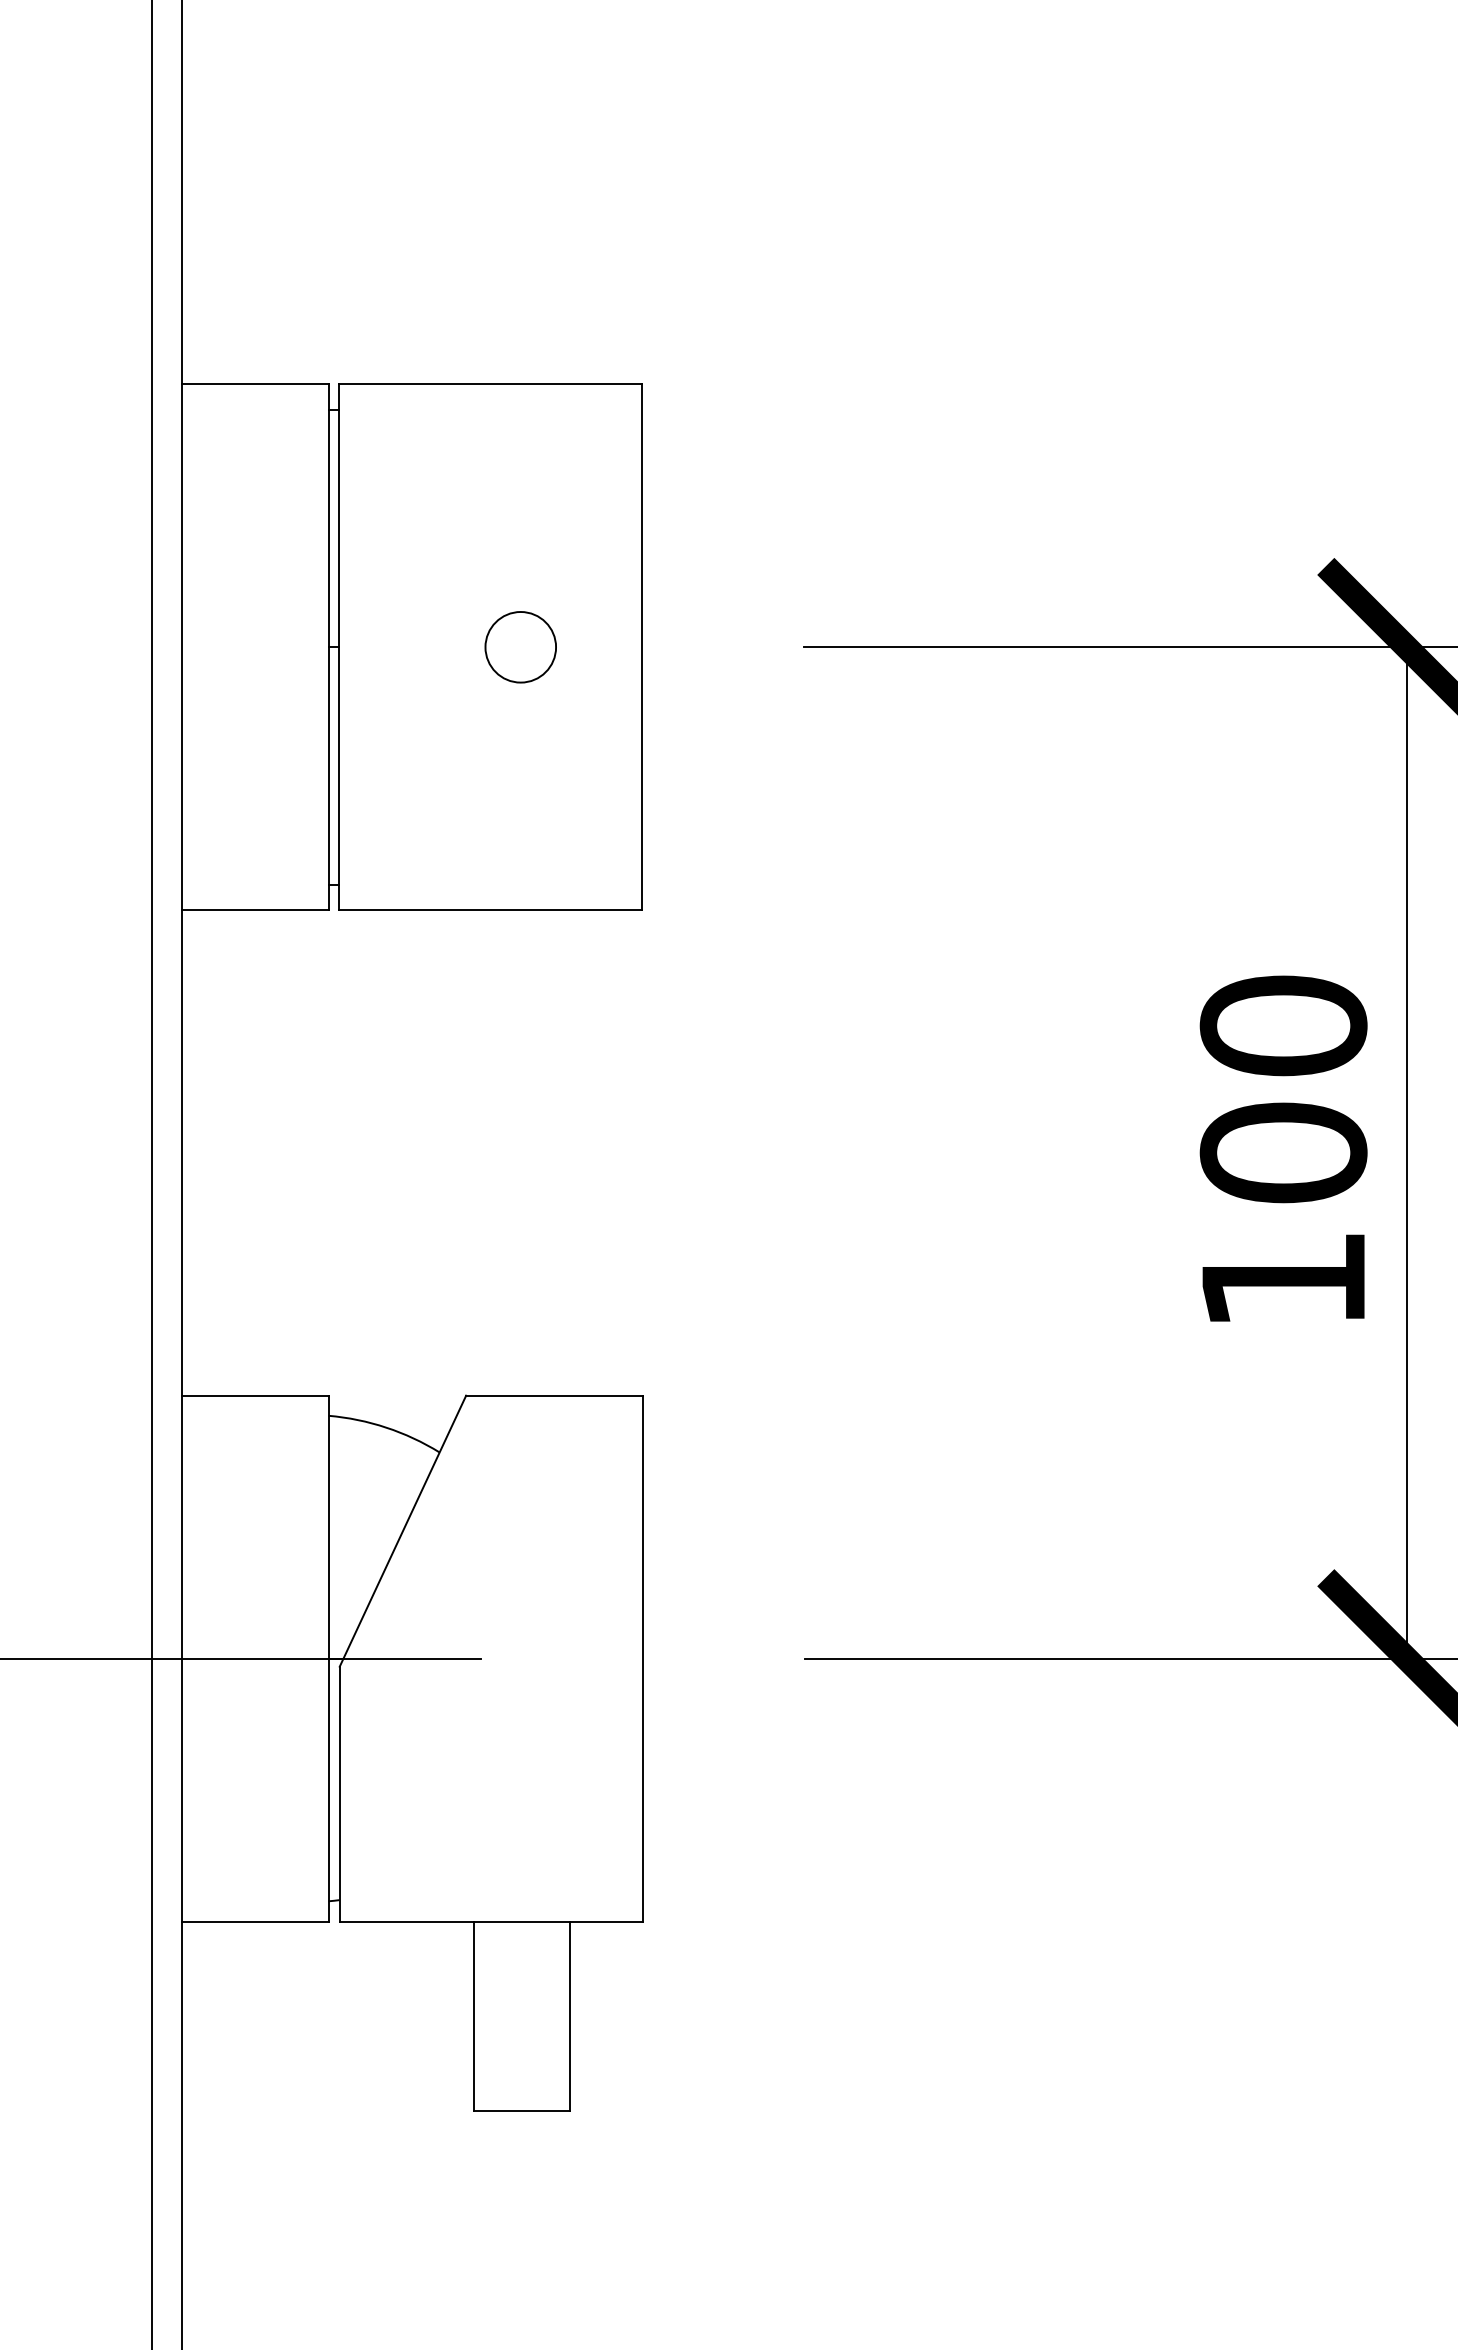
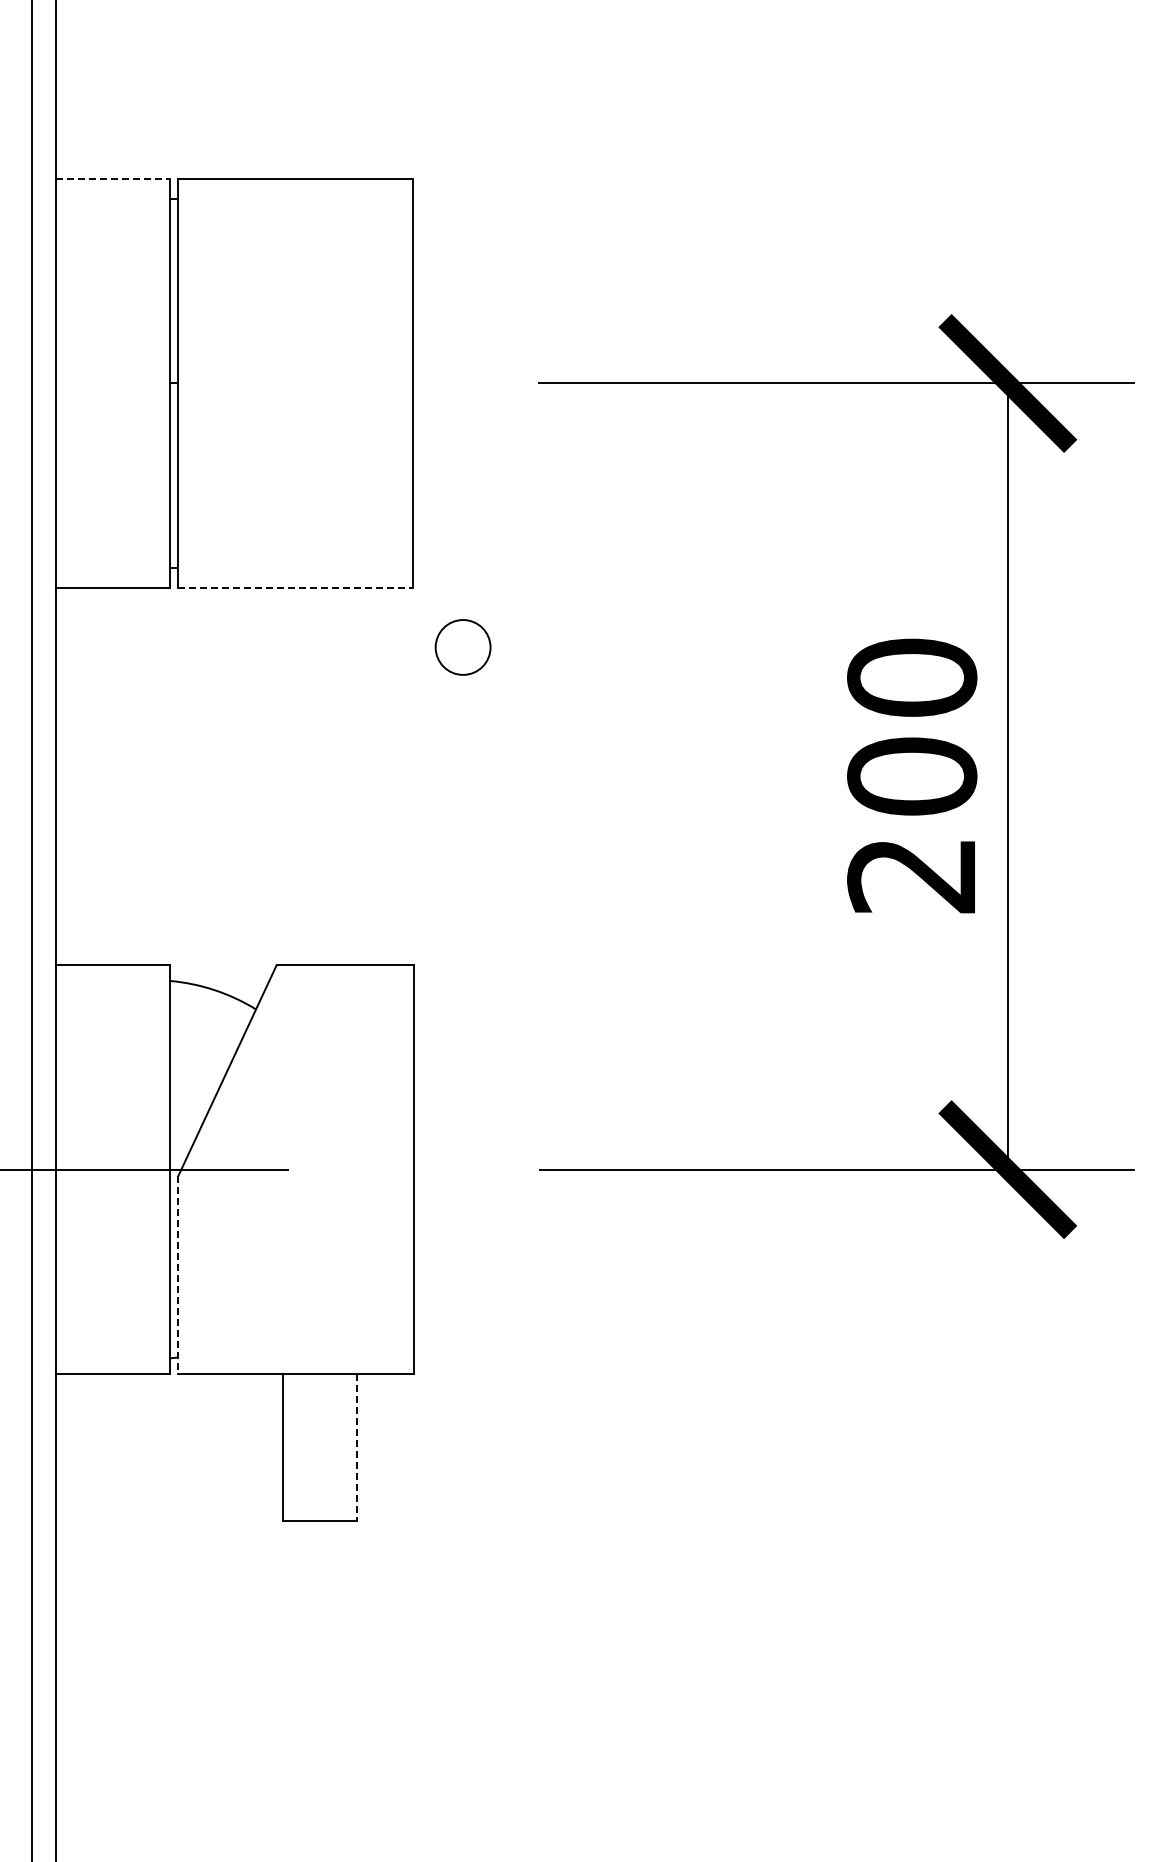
line: (256, 384) -> (113, 179), solid -> dashed
circle: (519, 647) -> (462, 647), moved
line: (490, 909) -> (295, 587), solid -> dashed
text: (1281, 1281) -> (910, 876), 100 -> 200
line: (339, 1794) -> (178, 1275), solid -> dashed
line: (570, 2015) -> (357, 1447), solid -> dashed

